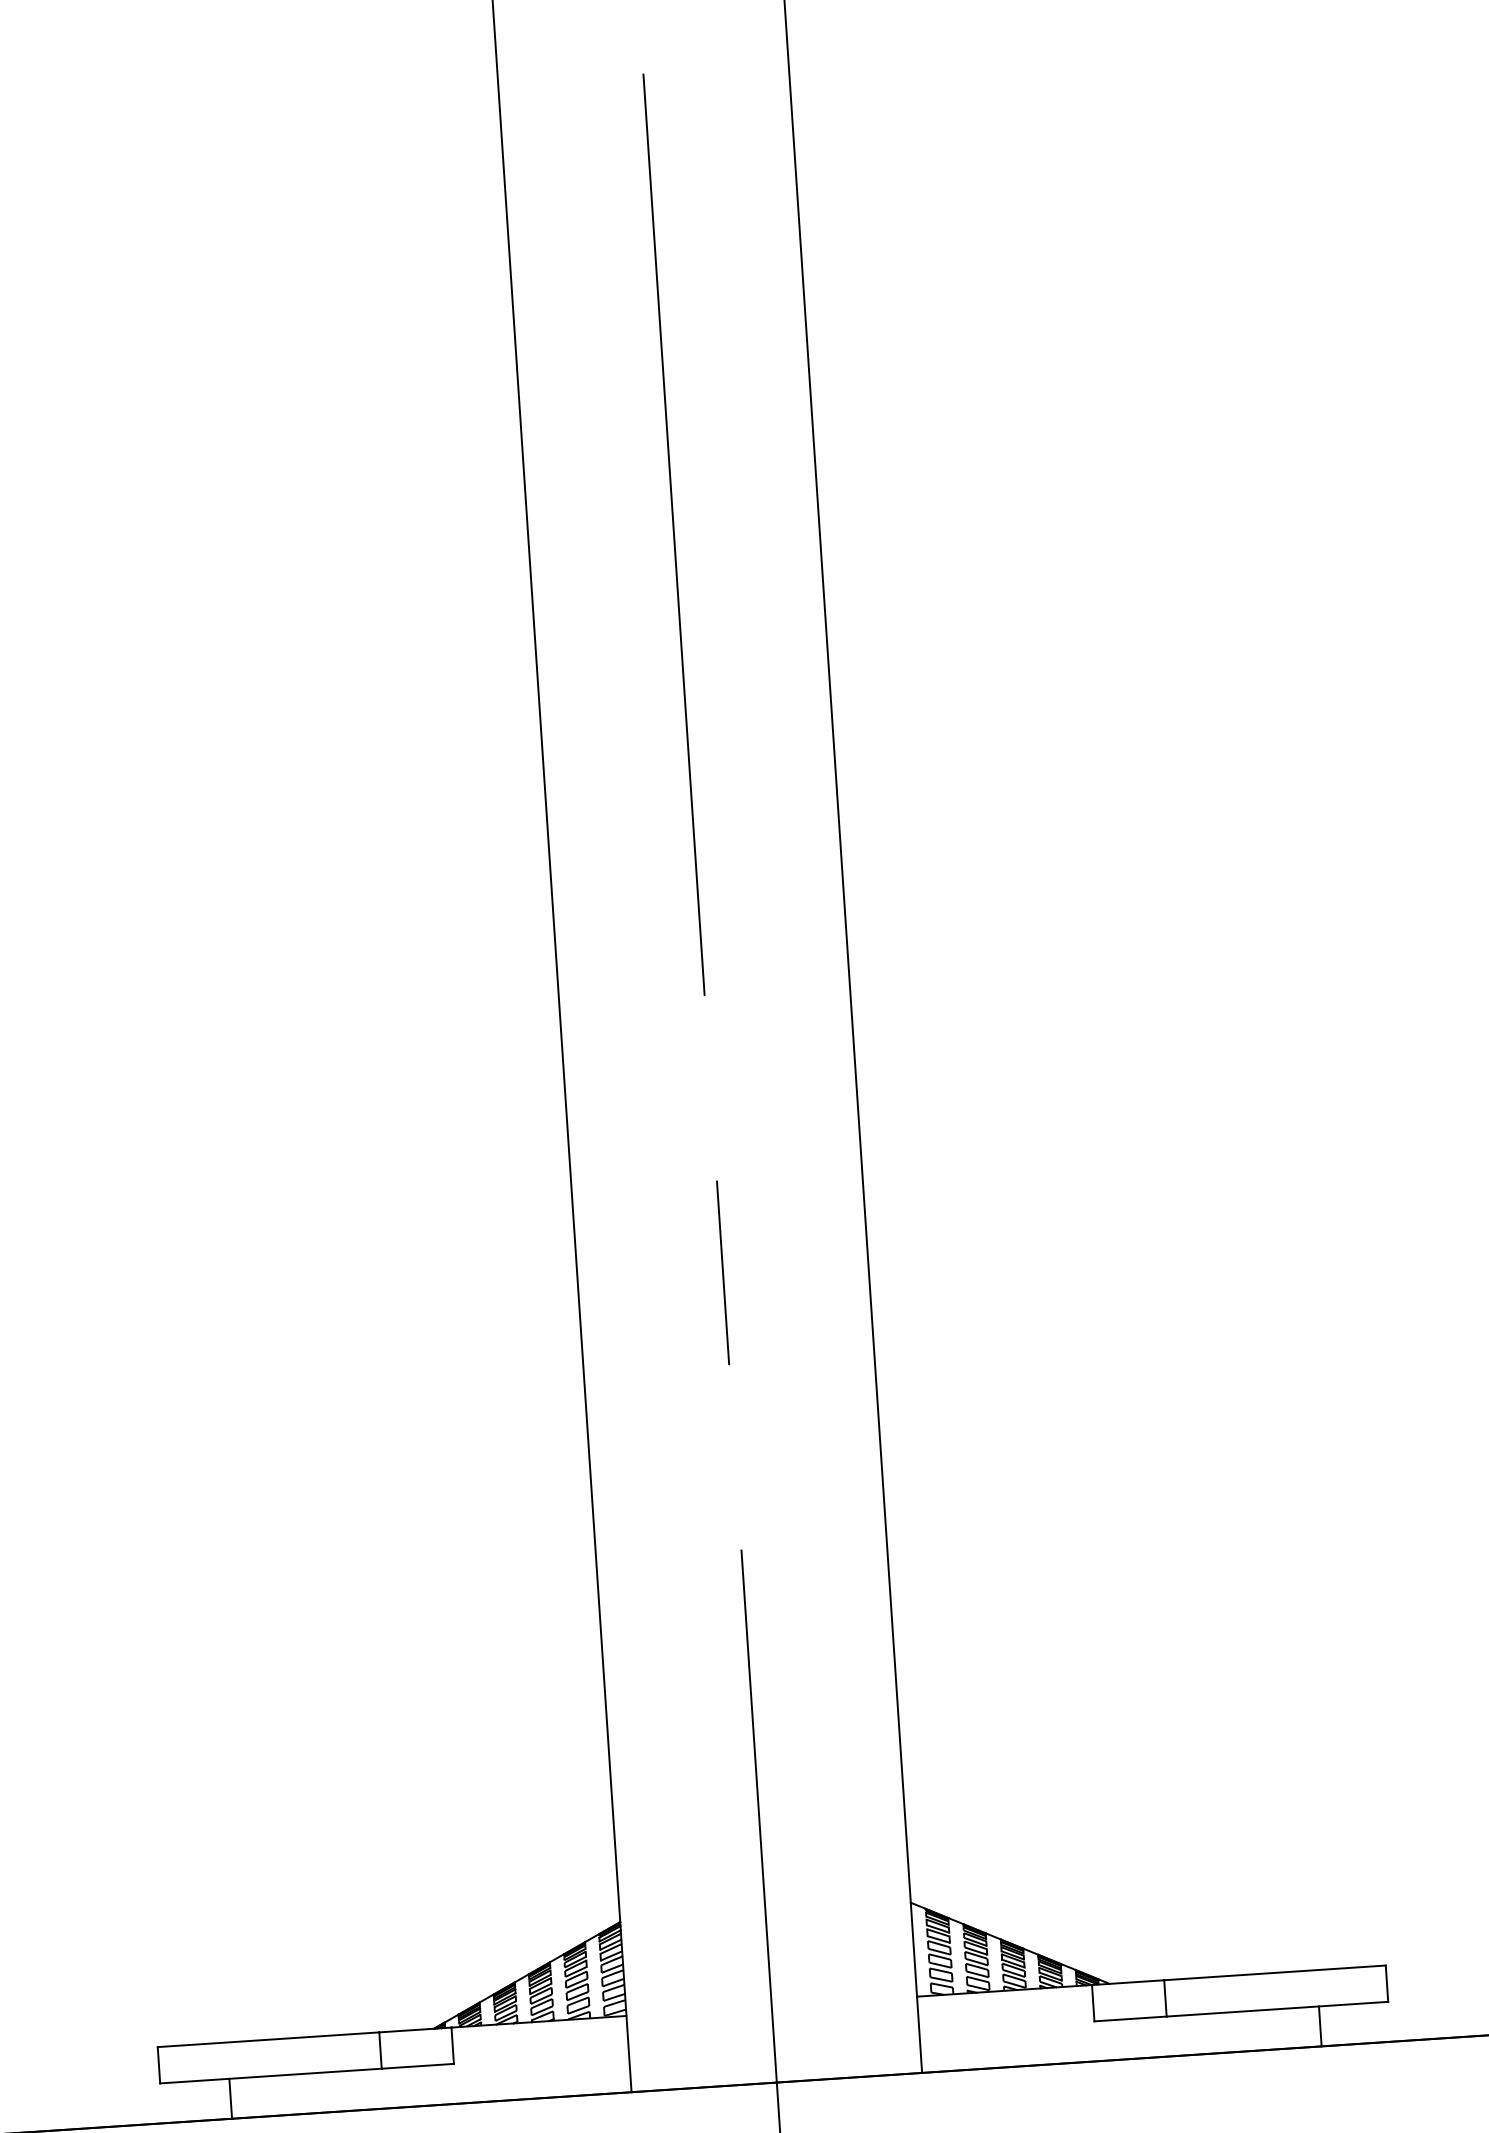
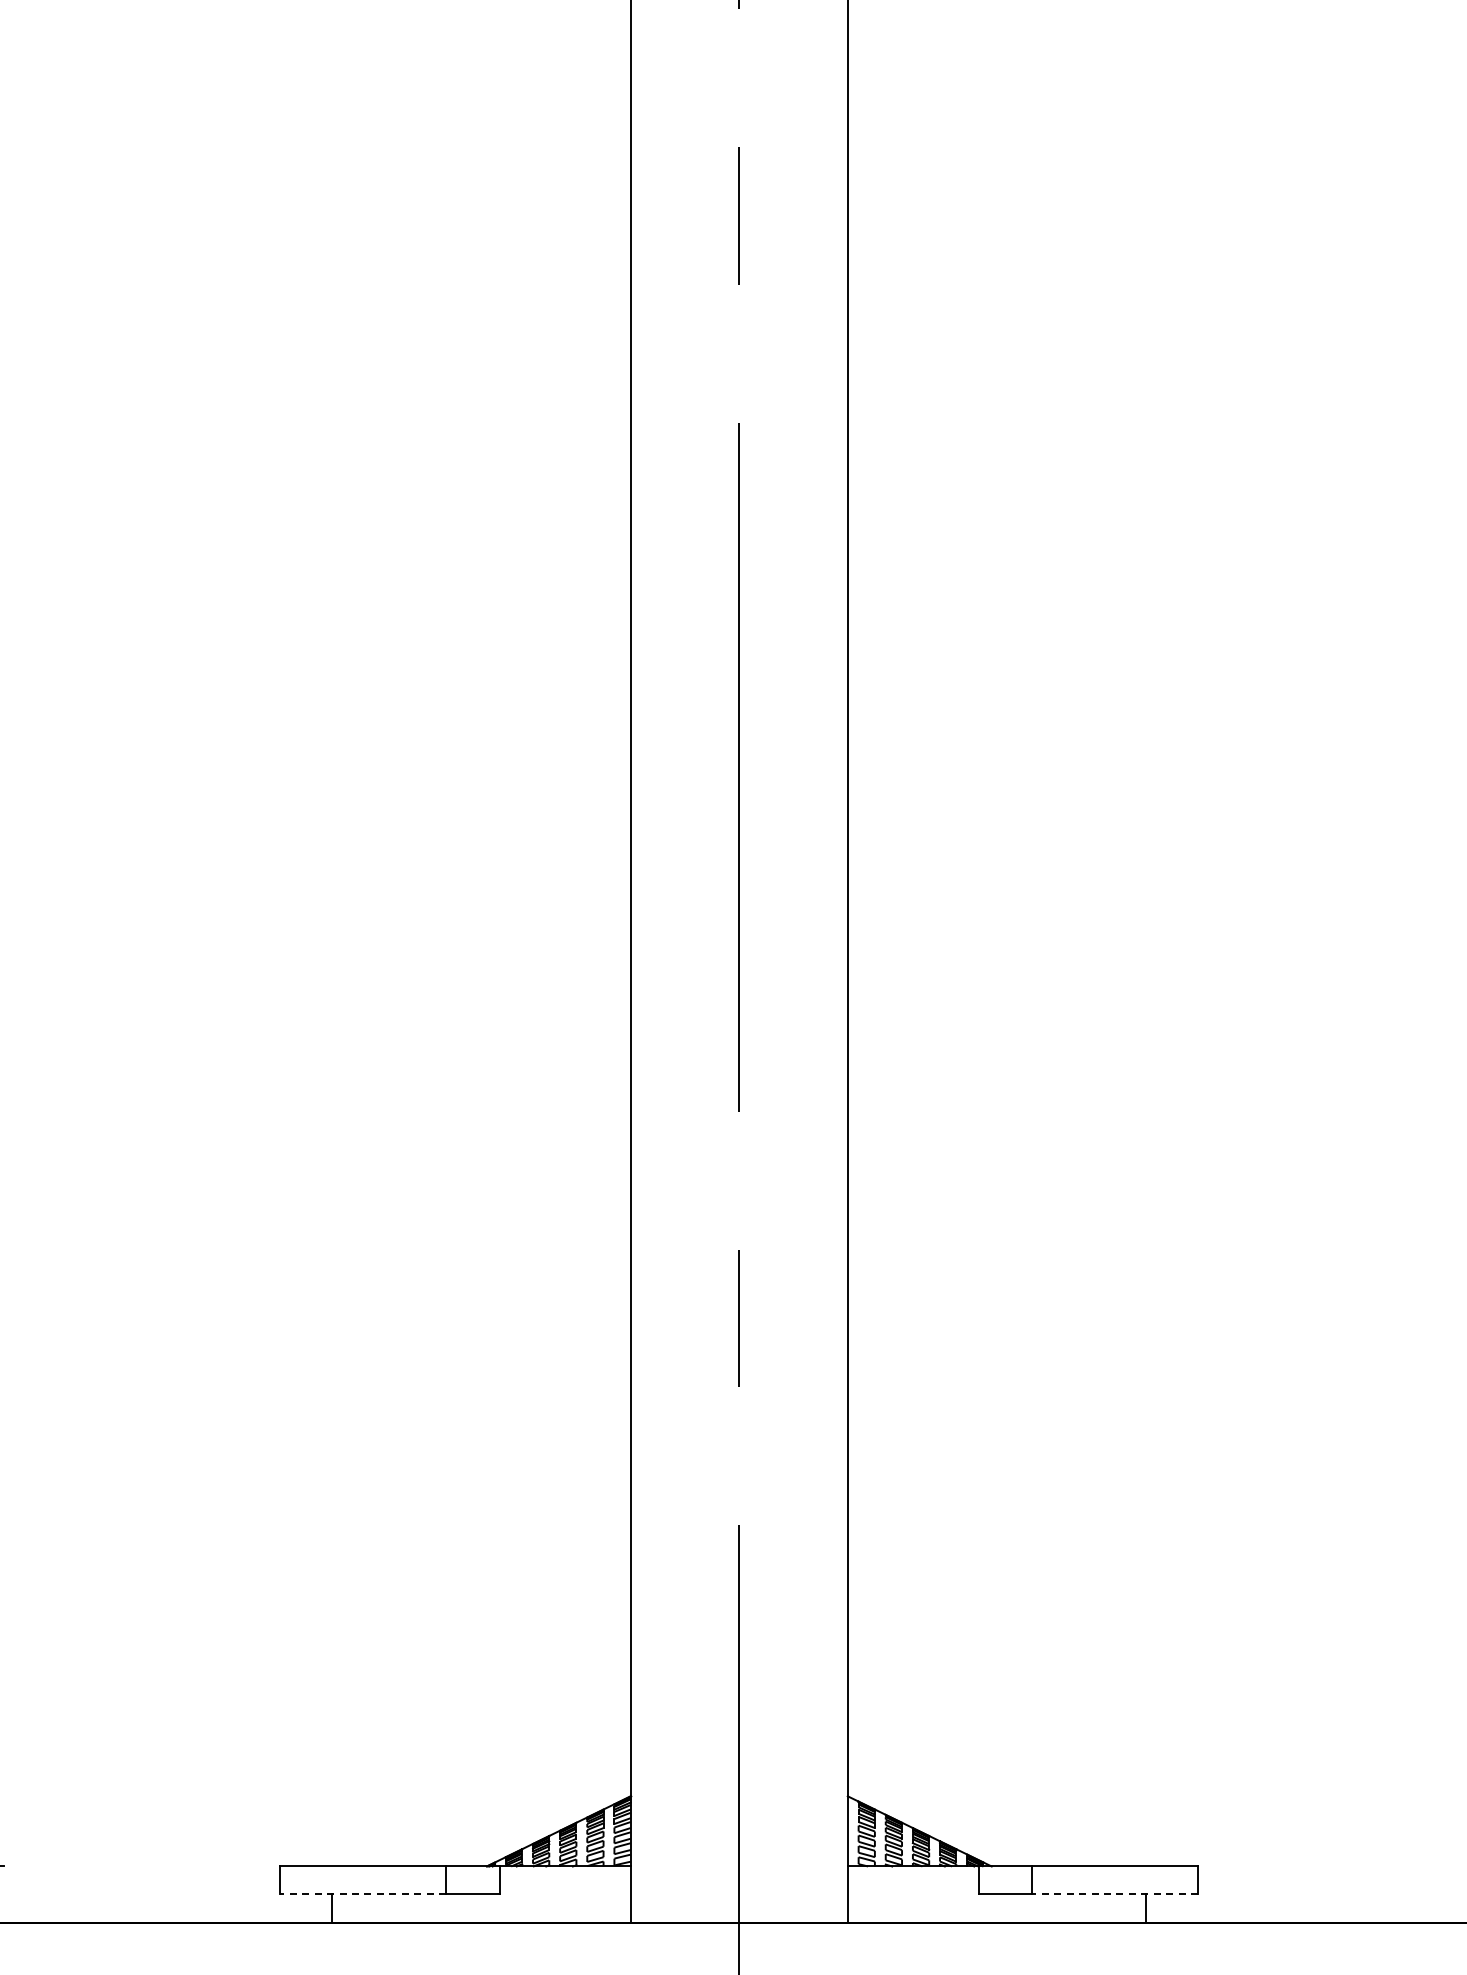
line: (1277, 2009) -> (1115, 1893), solid -> dashed
line: (271, 2075) -> (363, 1893), solid -> dashed

